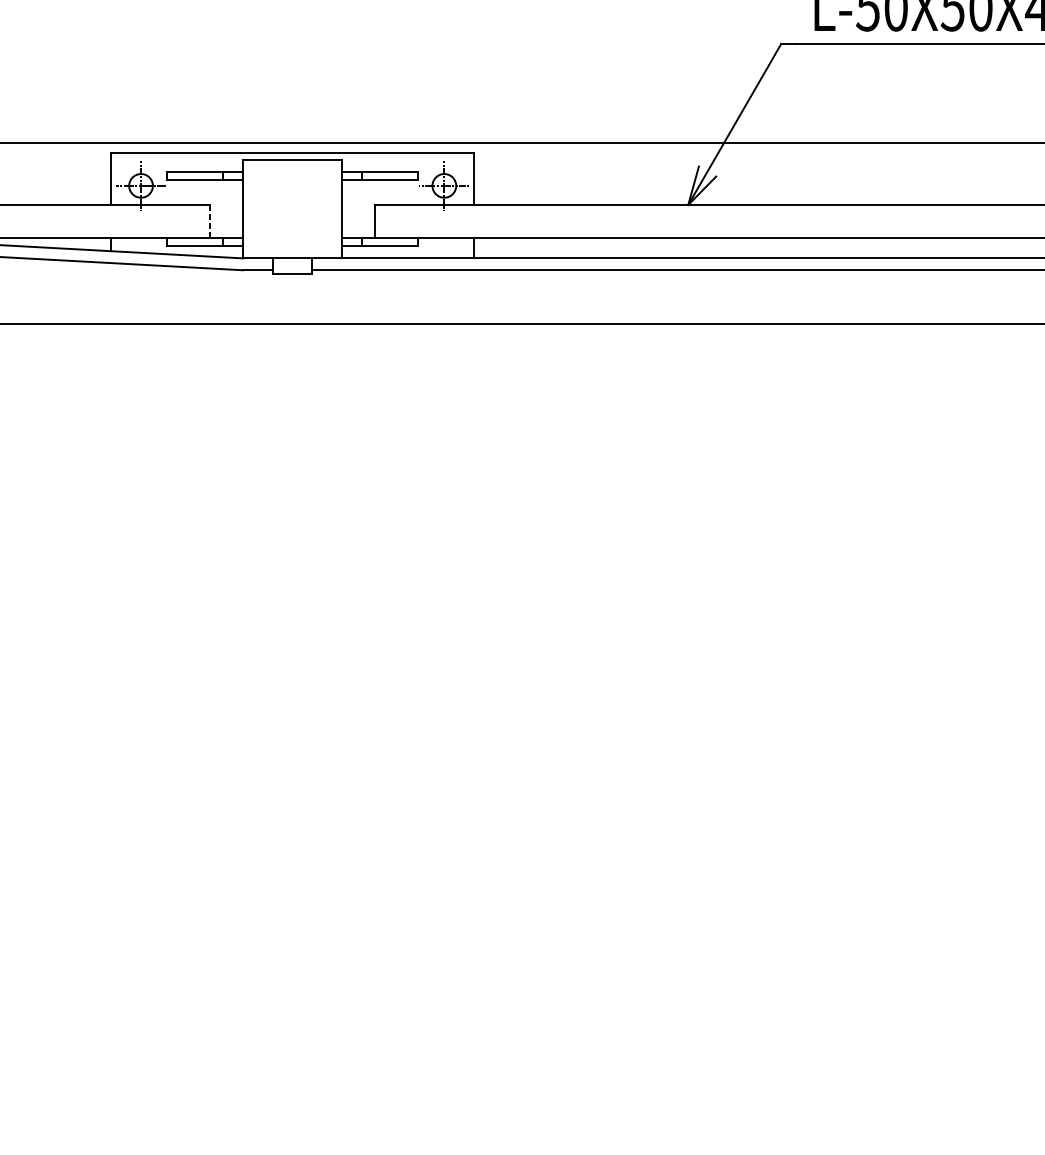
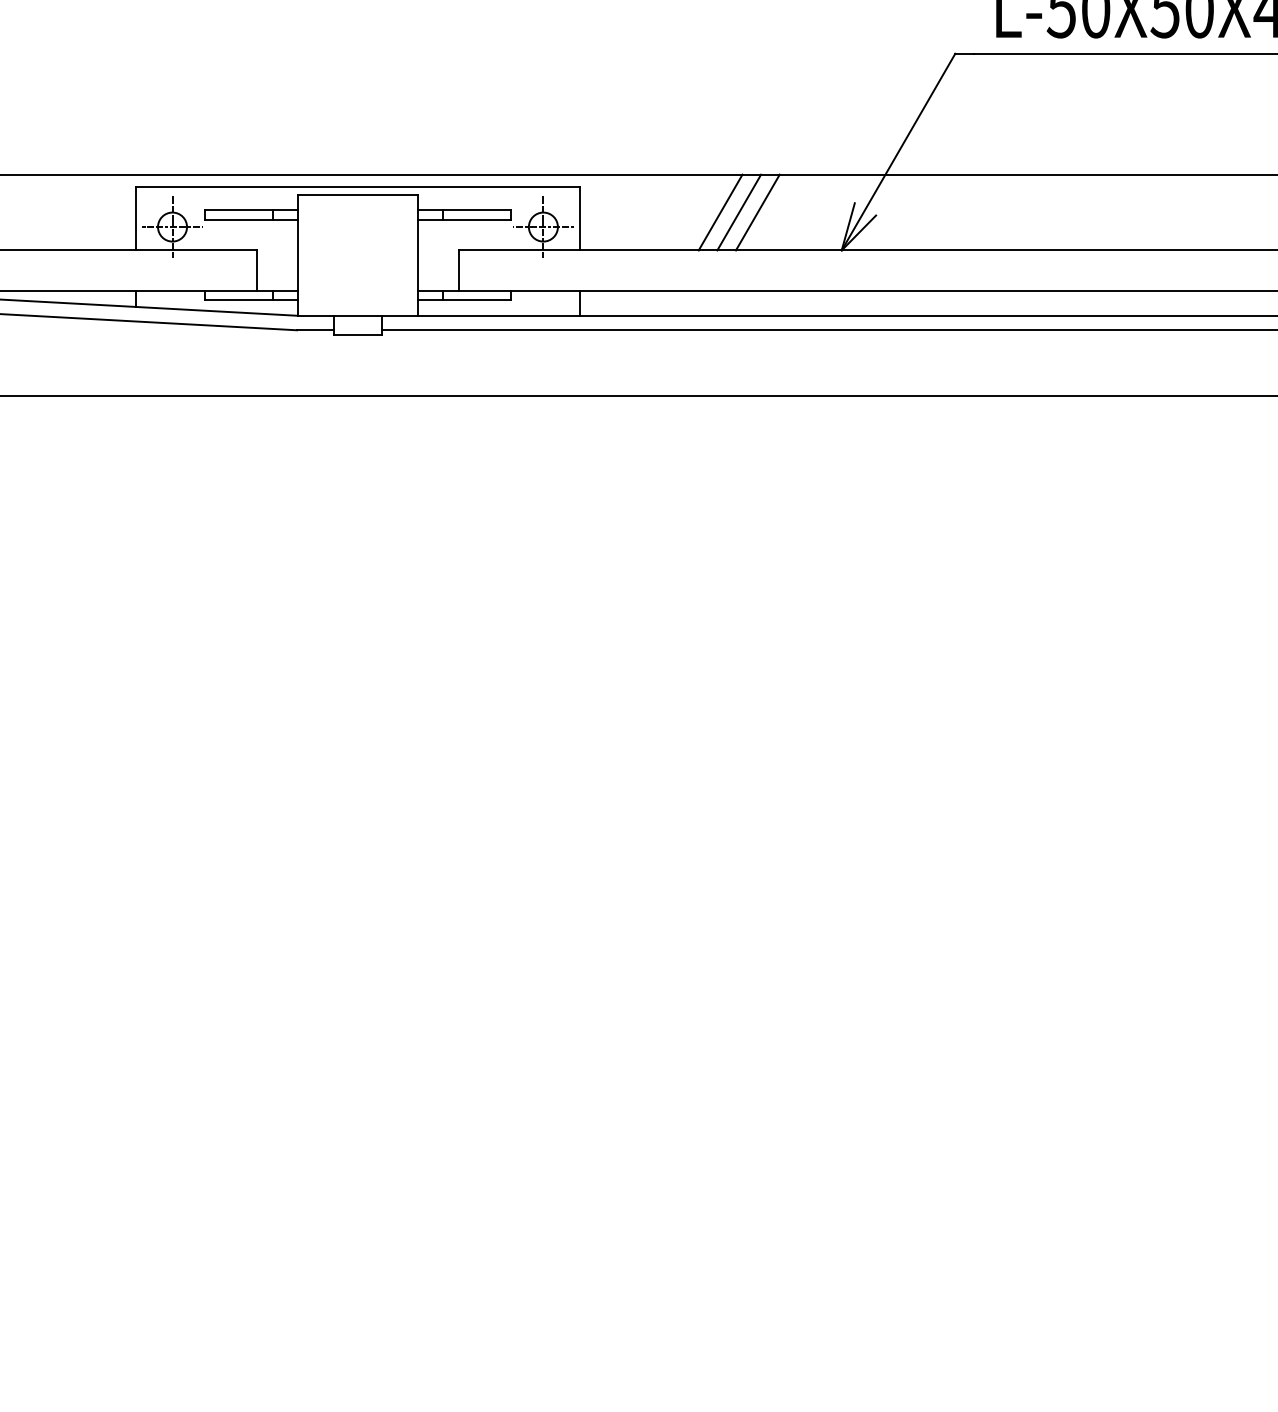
line: (589, 173) -> (720, 212), added
line: (604, 173) -> (739, 212), added
line: (619, 173) -> (757, 212), added
line: (210, 221) -> (257, 270), dashed -> solid

